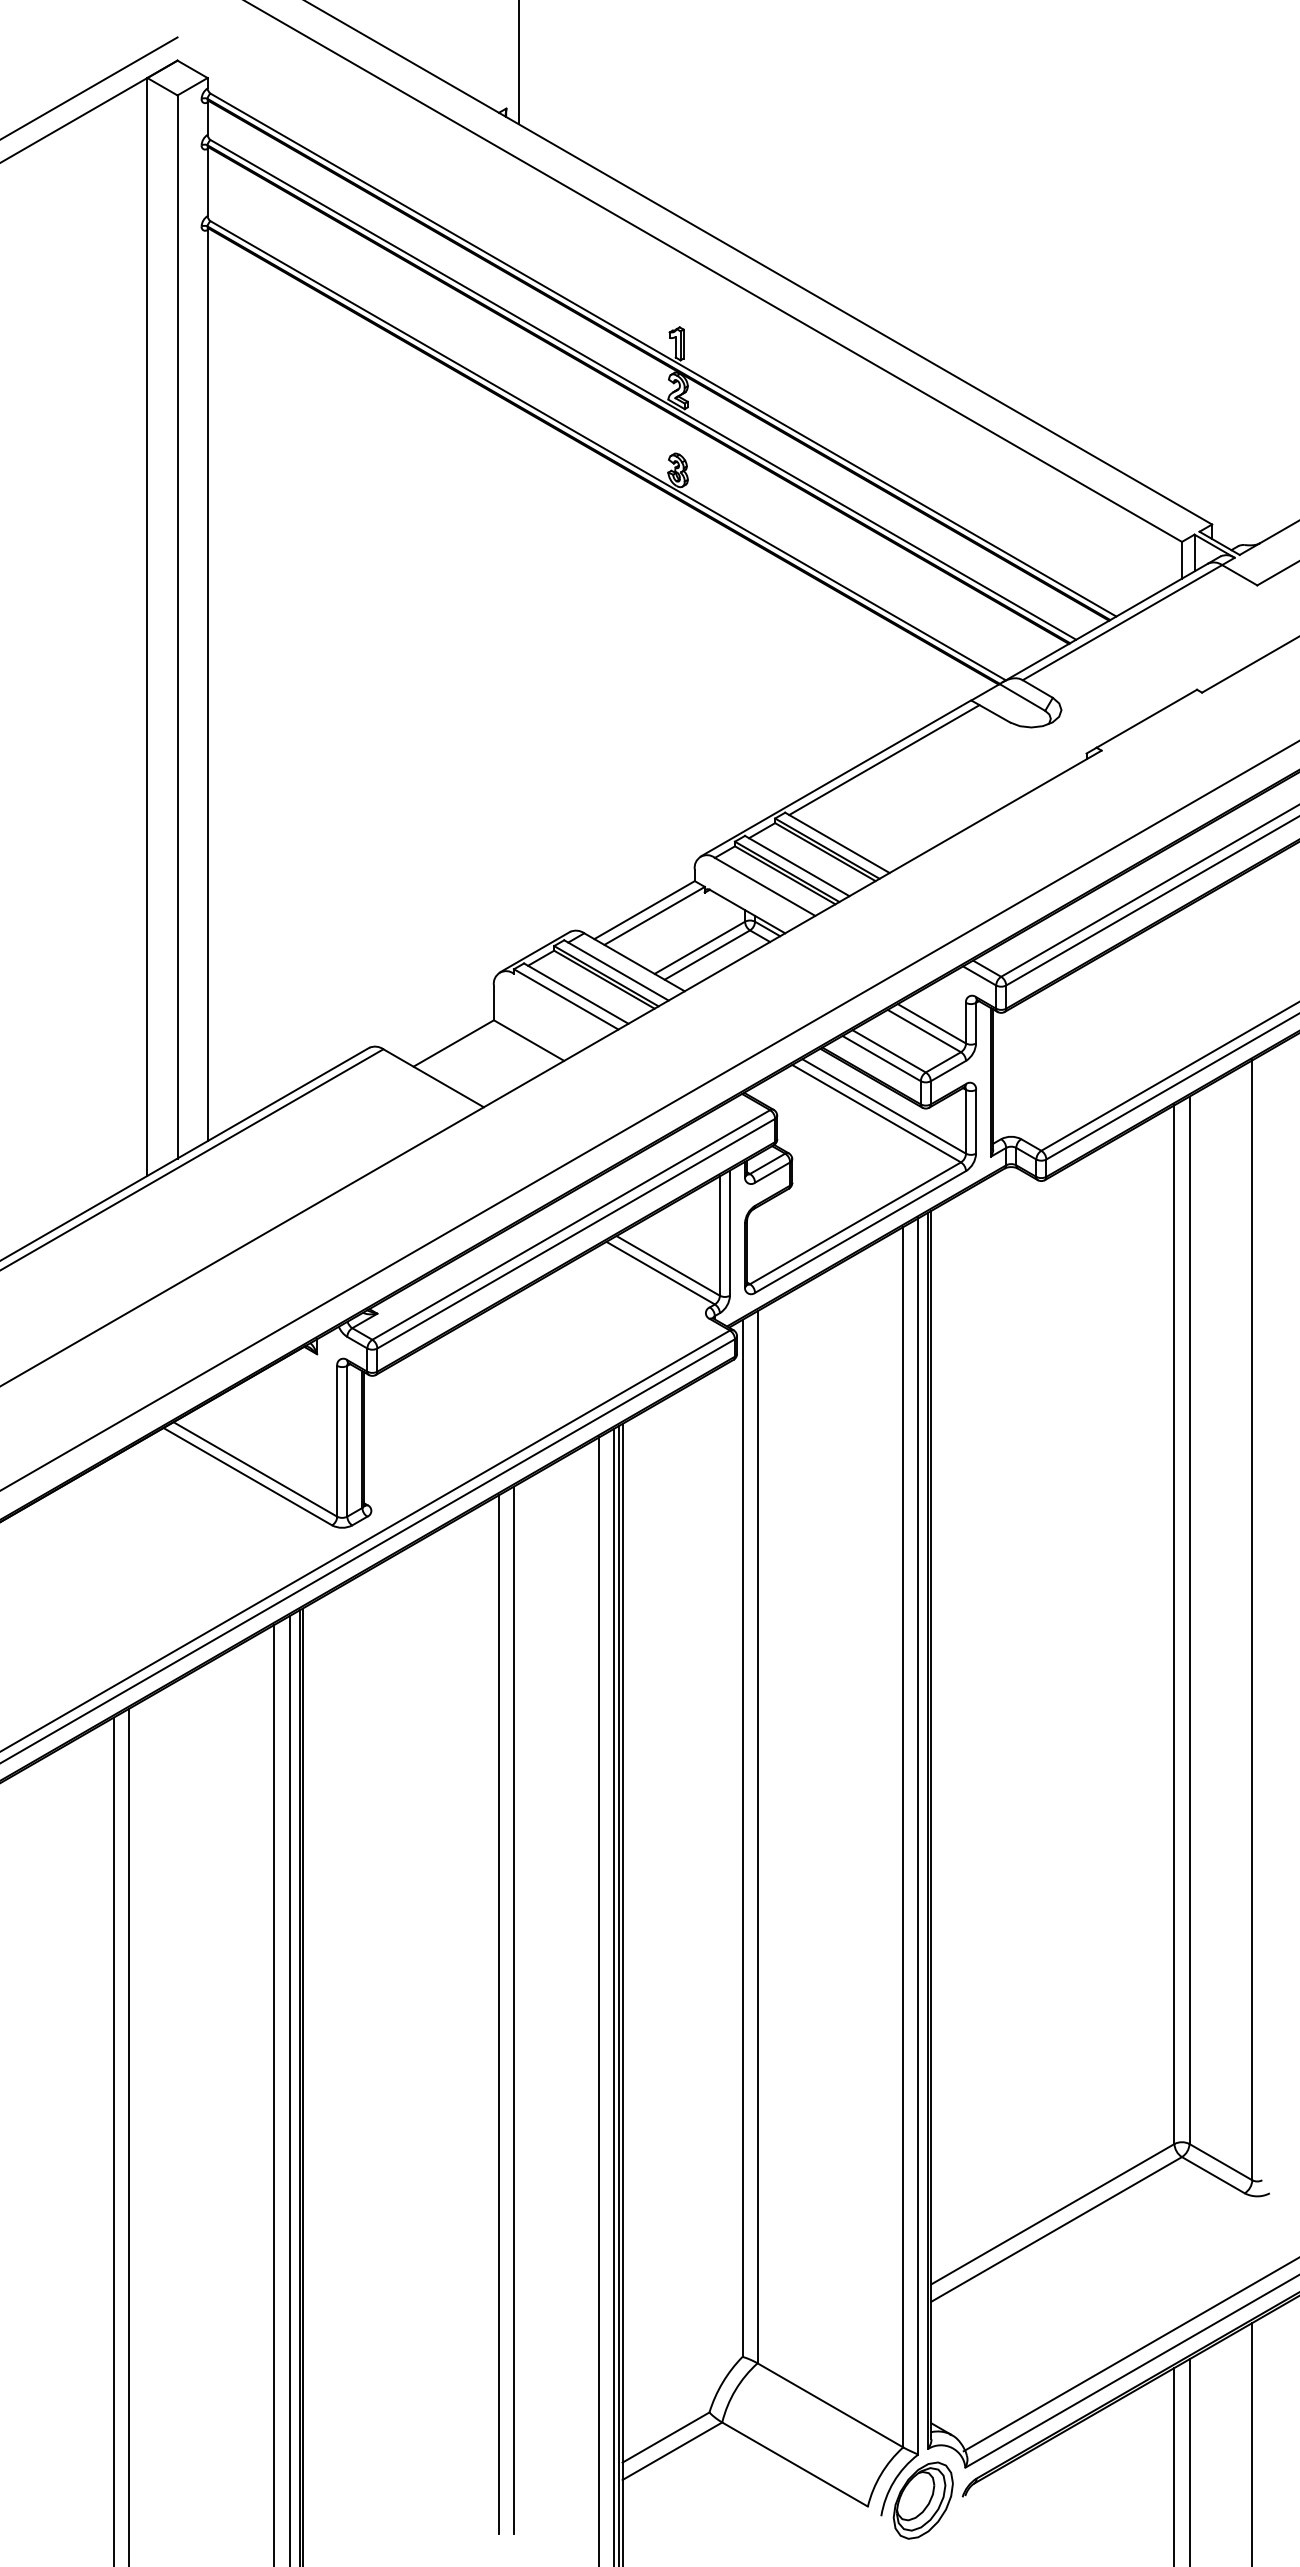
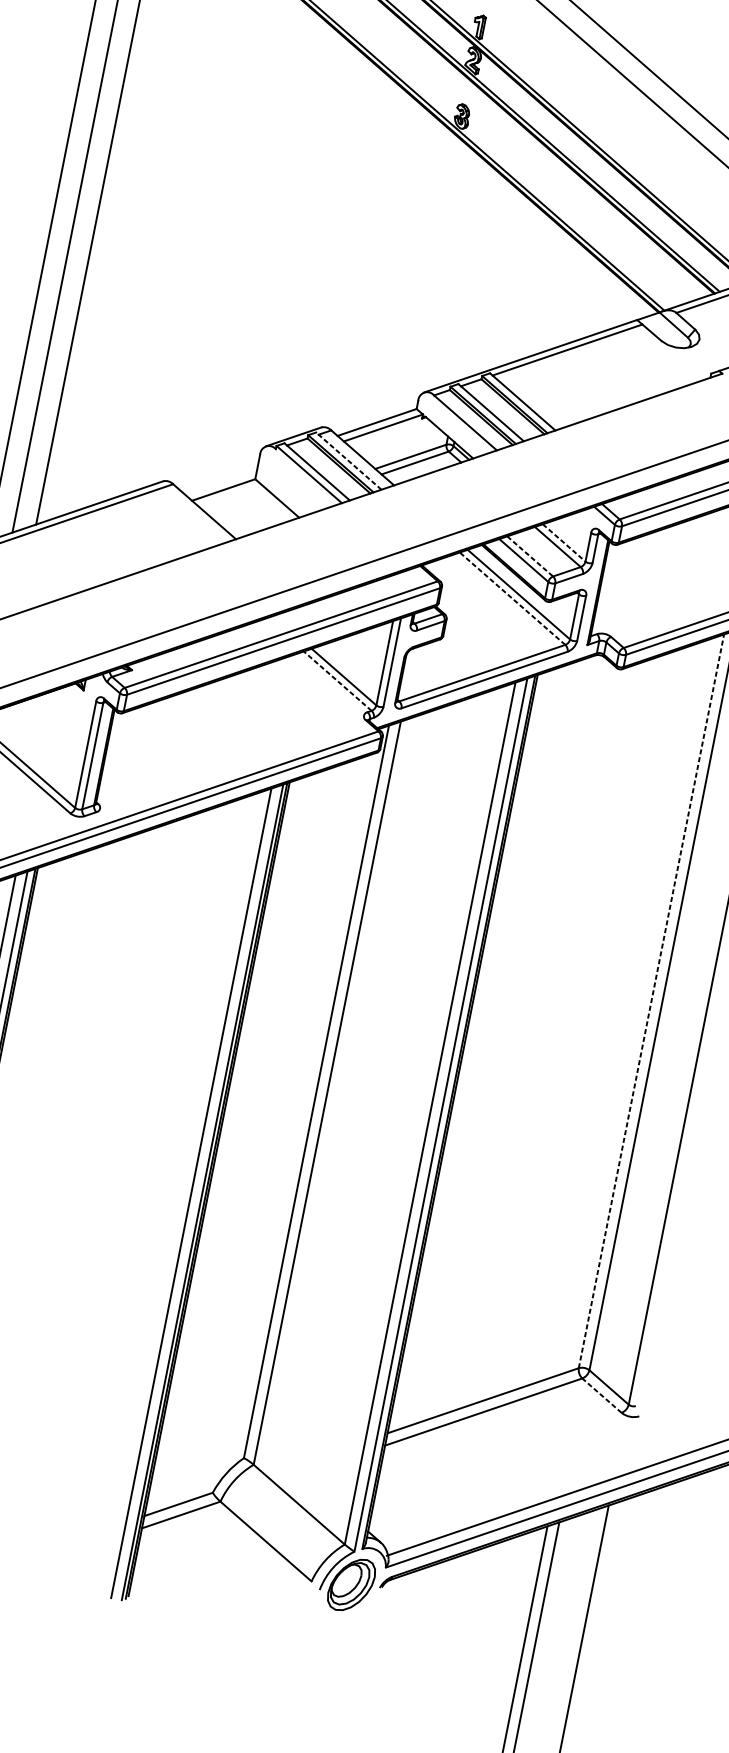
line: (616, 970) -> (348, 461), solid -> dashed
line: (932, 1024) -> (564, 543), solid -> dashed
line: (889, 1051) -> (530, 556), solid -> dashed
line: (876, 1113) -> (512, 598), solid -> dashed
line: (660, 1273) -> (337, 681), solid -> dashed
line: (1174, 1624) -> (651, 1001), solid -> dashed
line: (514, 2009) -> (131, 1180), removed
line: (498, 2014) -> (119, 1182), removed
line: (1212, 2174) -> (601, 1395), solid -> dashed

